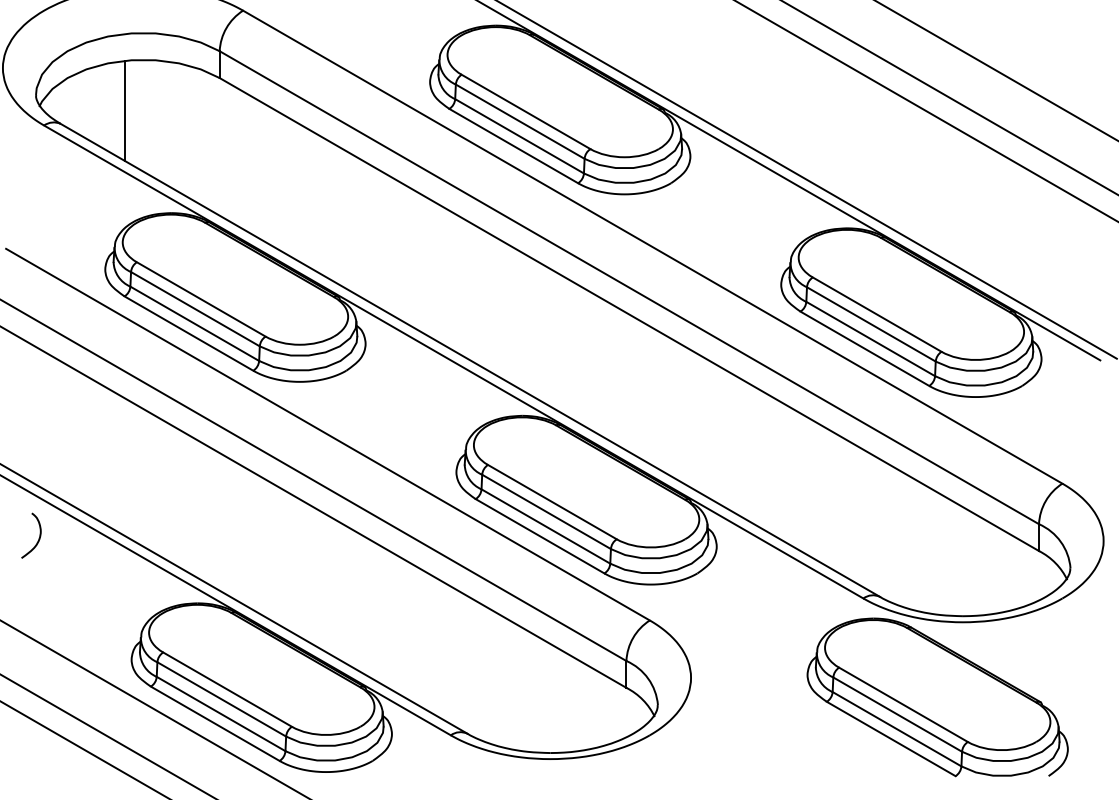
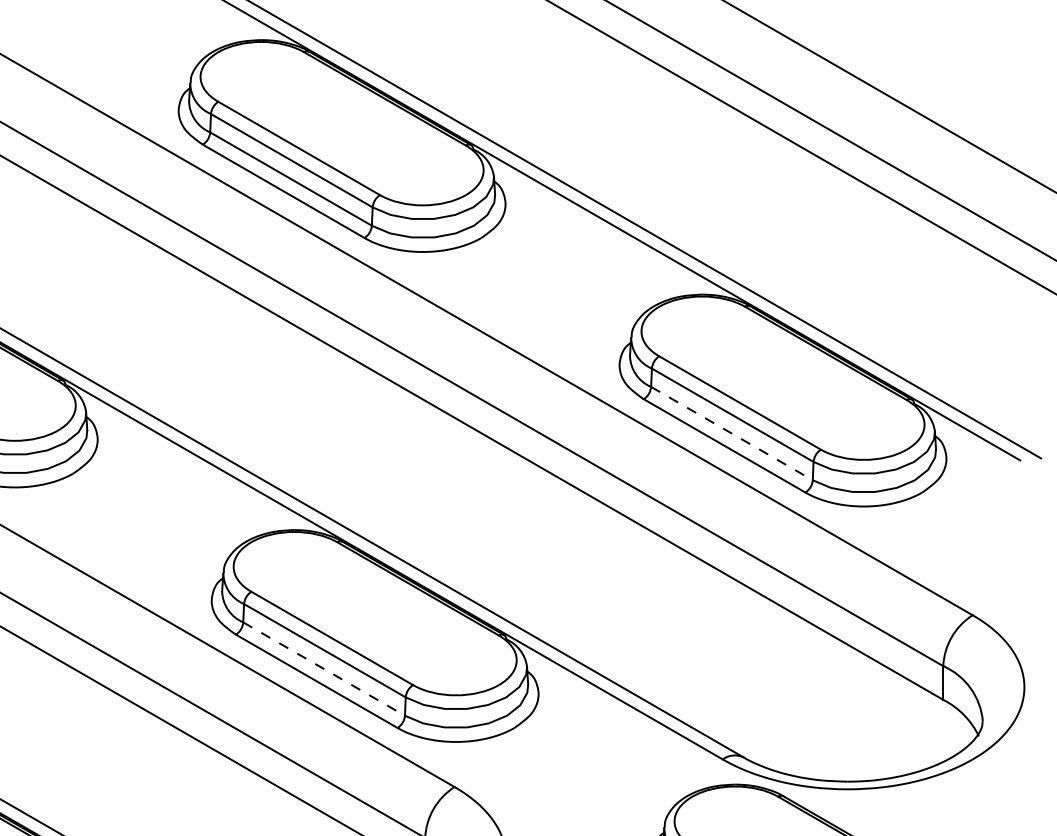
line: (871, 339) -> (732, 434), solid -> dashed
line: (546, 526) -> (324, 669), solid -> dashed

